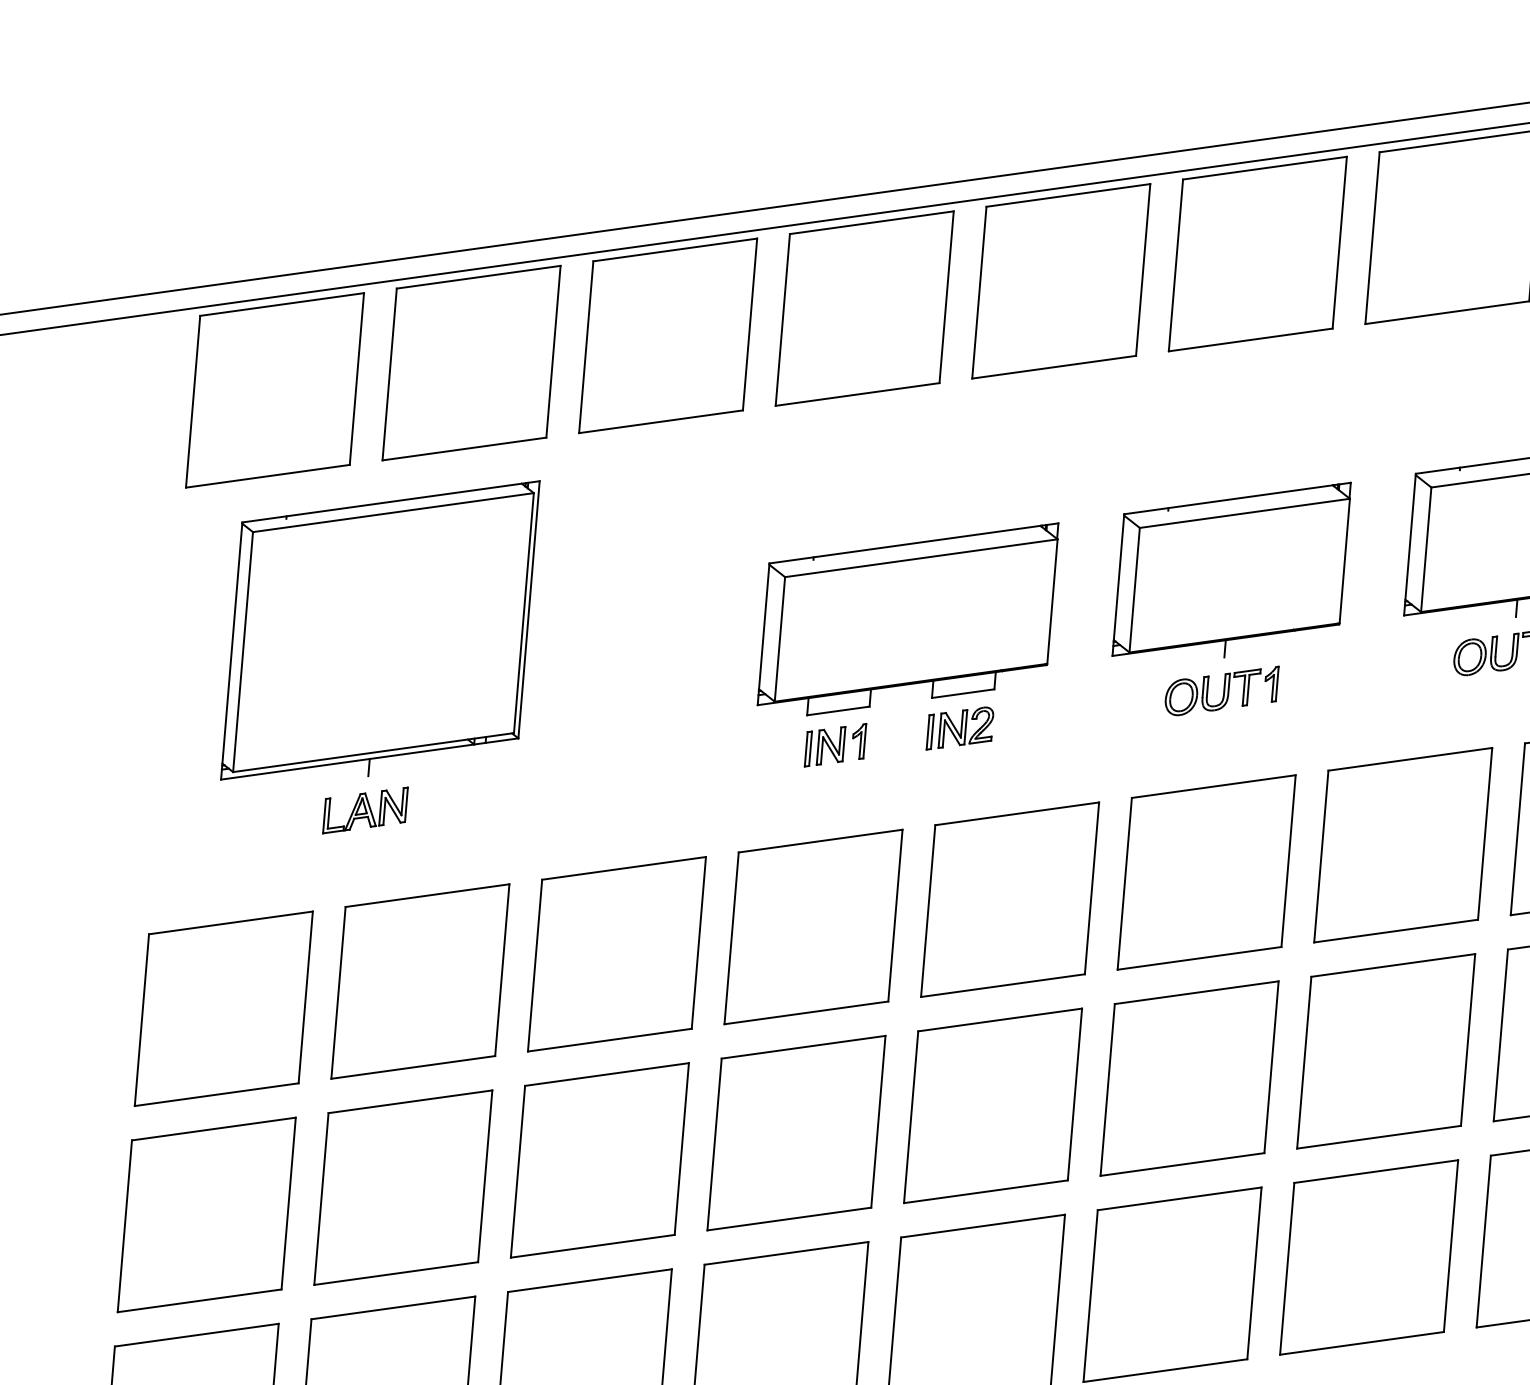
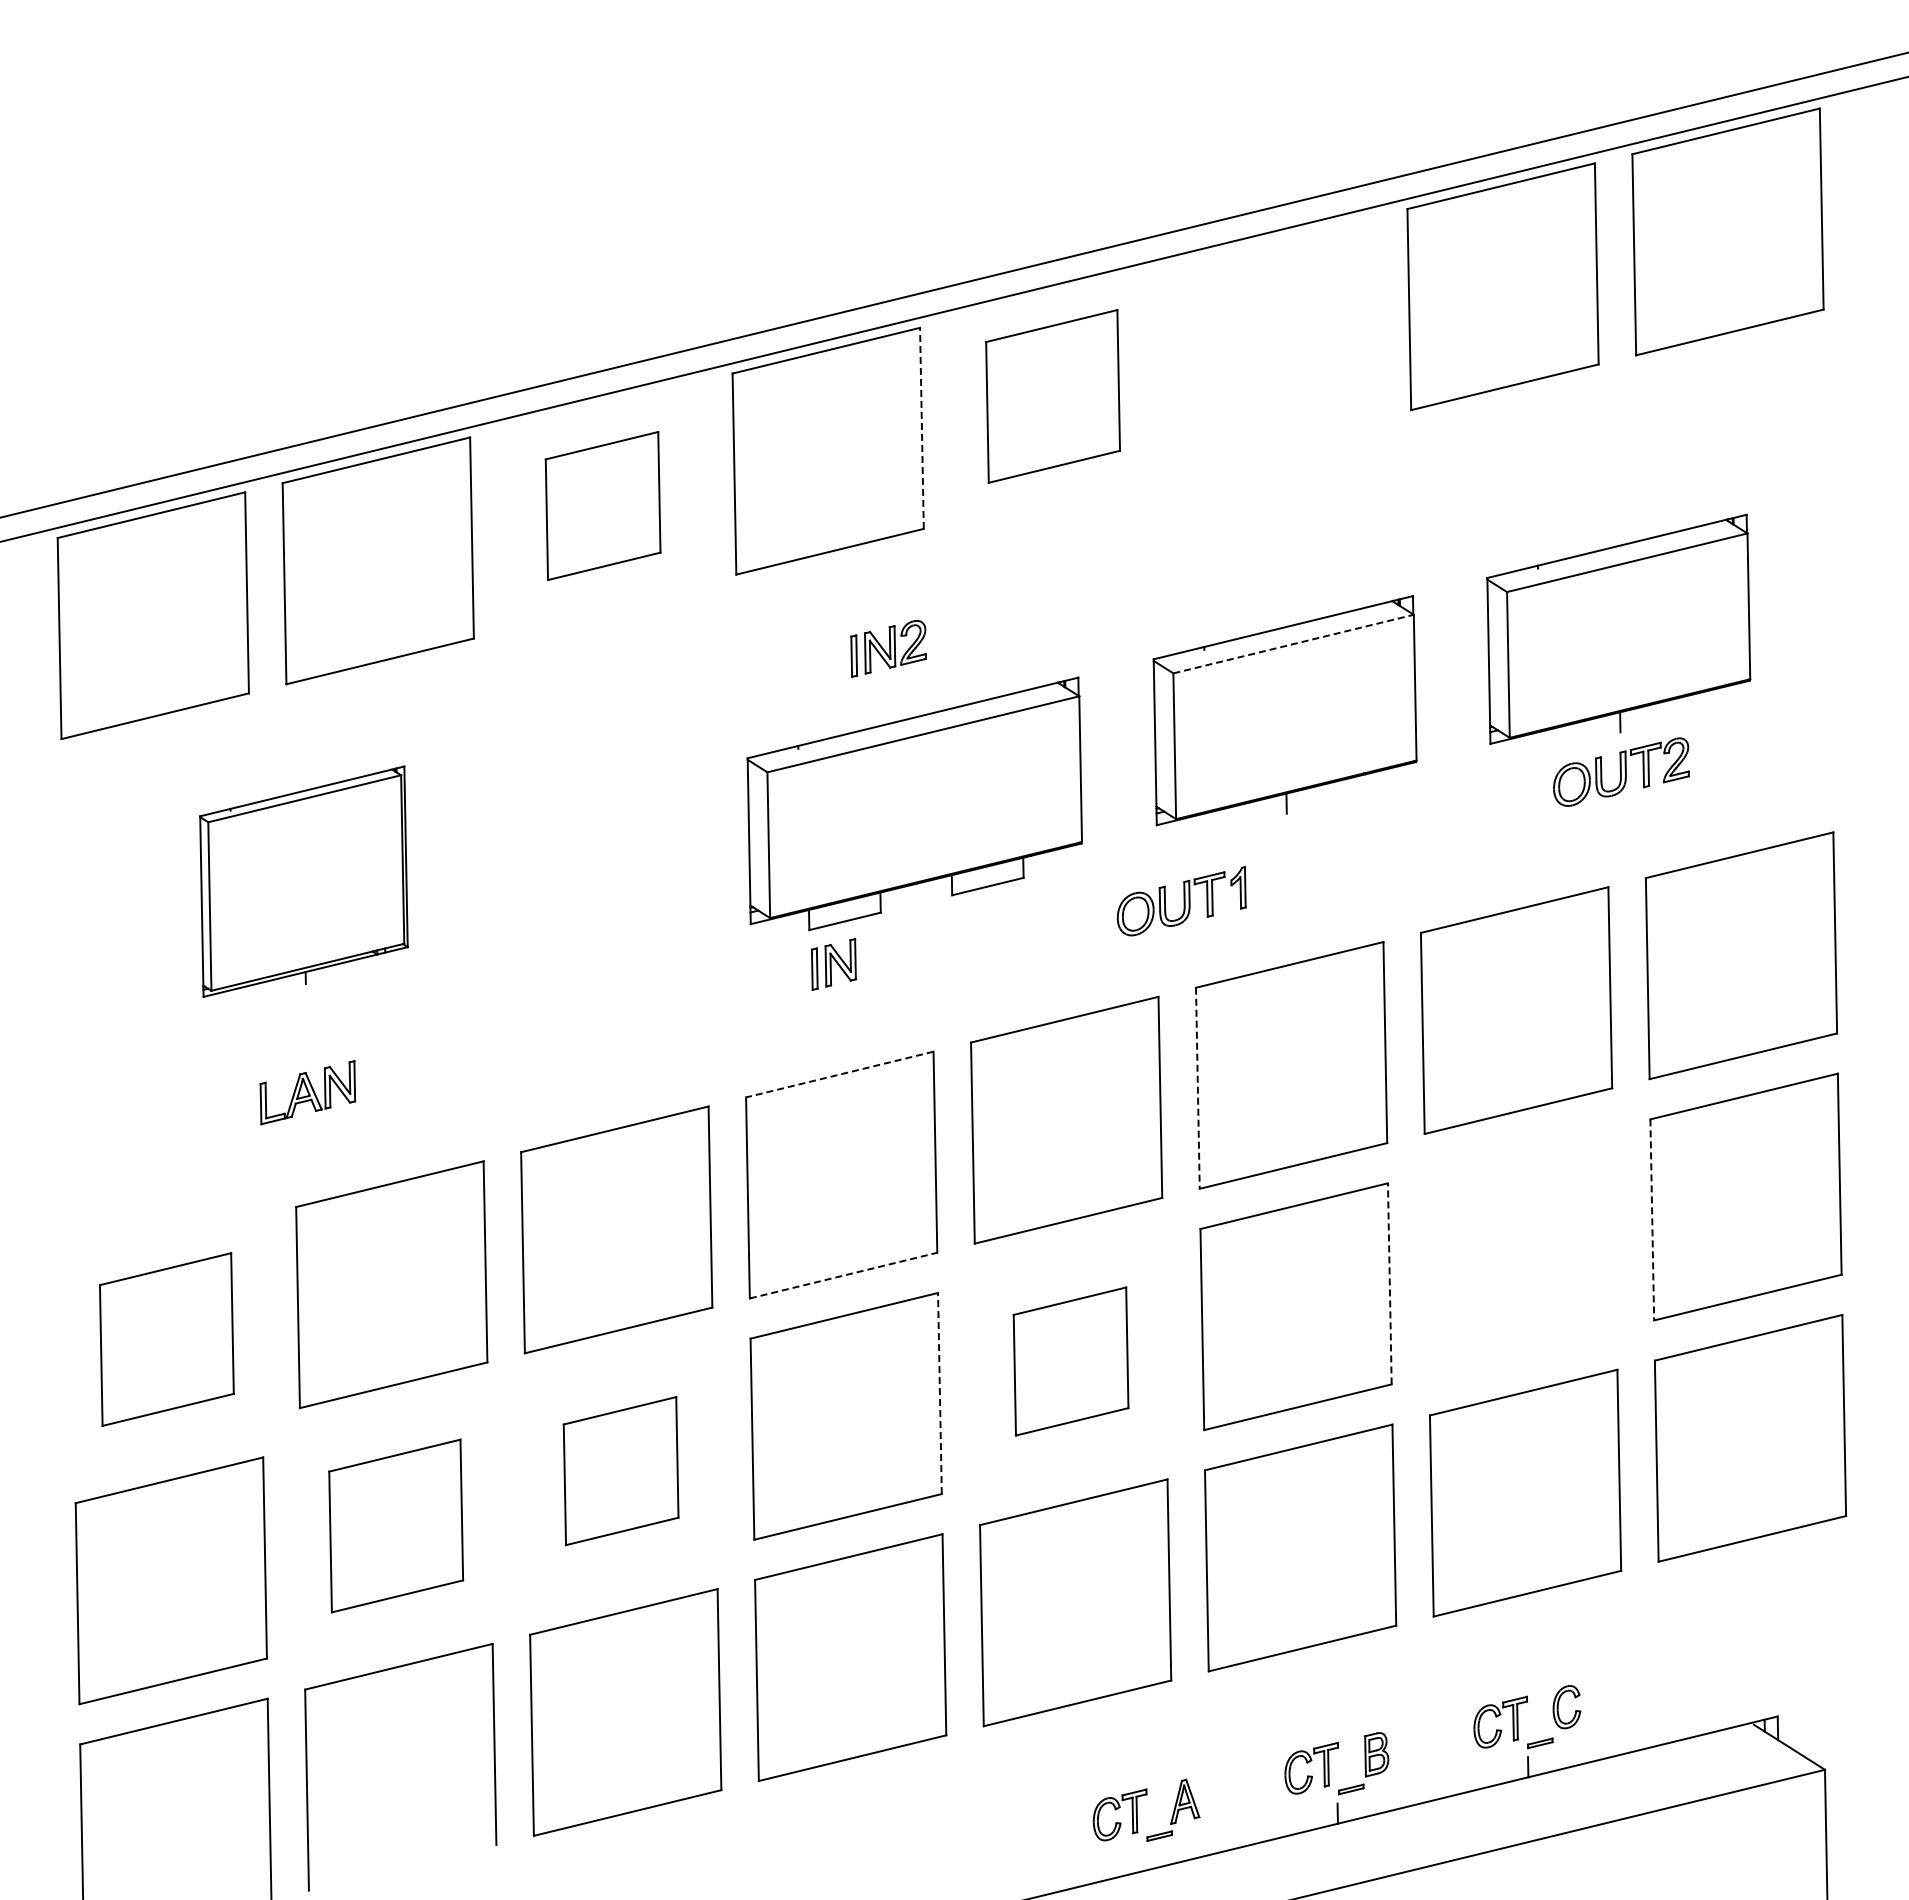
part: (1257, 253) -> (1277, 341), removed
part: (1060, 281) -> (1052, 396), size x0.7
line: (946, 297) -> (921, 428), solid -> dashed
part: (667, 335) -> (602, 505), size x0.6
line: (1244, 513) -> (1293, 644), solid -> dashed
part: (380, 630) -> (303, 881), size x0.6
part: (1221, 690) -> (1181, 901), moved
part: (960, 728) -> (888, 648), moved
part: (858, 740) -> (872, 953), removed
line: (820, 841) -> (839, 1074), solid -> dashed
line: (1124, 883) -> (1197, 1088), solid -> dashed
part: (223, 1008) -> (166, 1339), size x0.7
line: (807, 1012) -> (844, 1275), solid -> dashed
line: (1501, 1035) -> (1652, 1219), solid -> dashed
part: (1385, 1050) -> (1520, 1251), removed
line: (1271, 1066) -> (1389, 1283), solid -> dashed
part: (992, 1105) -> (1070, 1361), size x0.6
line: (878, 1121) -> (939, 1393), solid -> dashed
part: (599, 1159) -> (620, 1470), size x0.6
part: (402, 1187) -> (395, 1525), size x0.7

